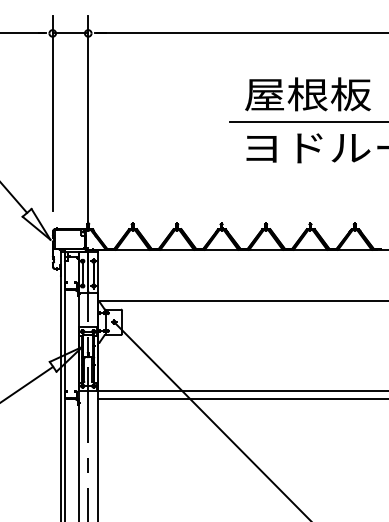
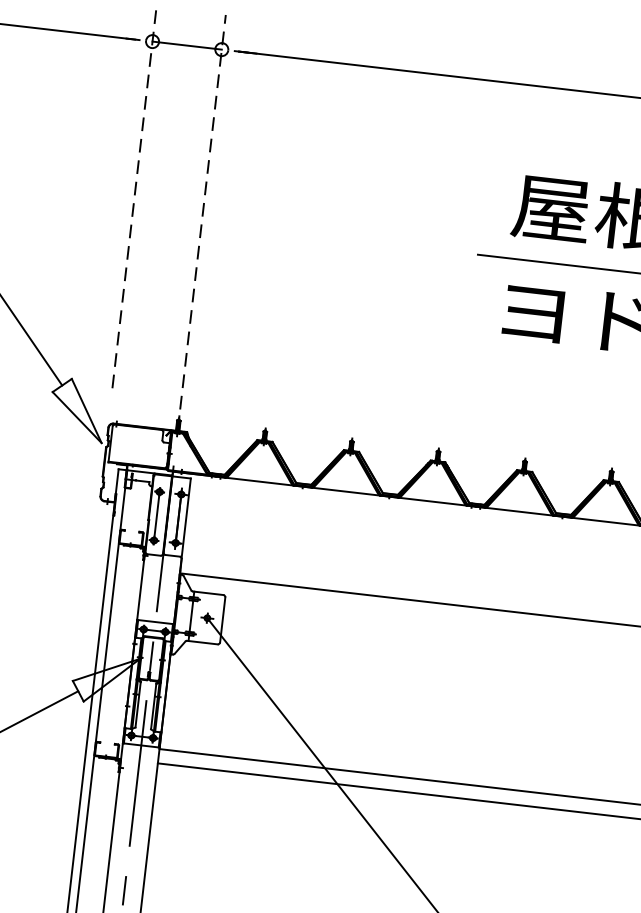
line: (52, 113) -> (134, 197), solid -> dashed
line: (88, 122) -> (202, 223), solid -> dashed

